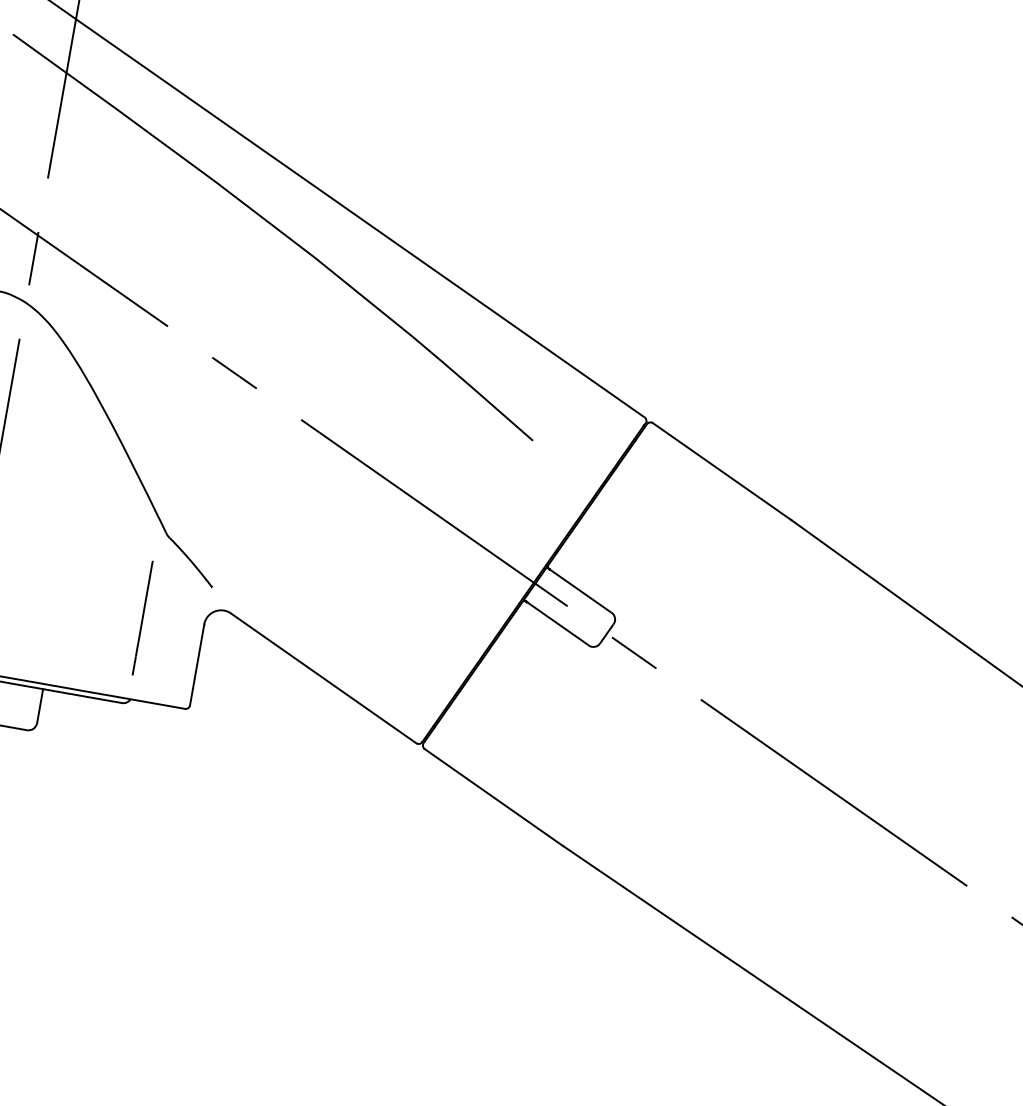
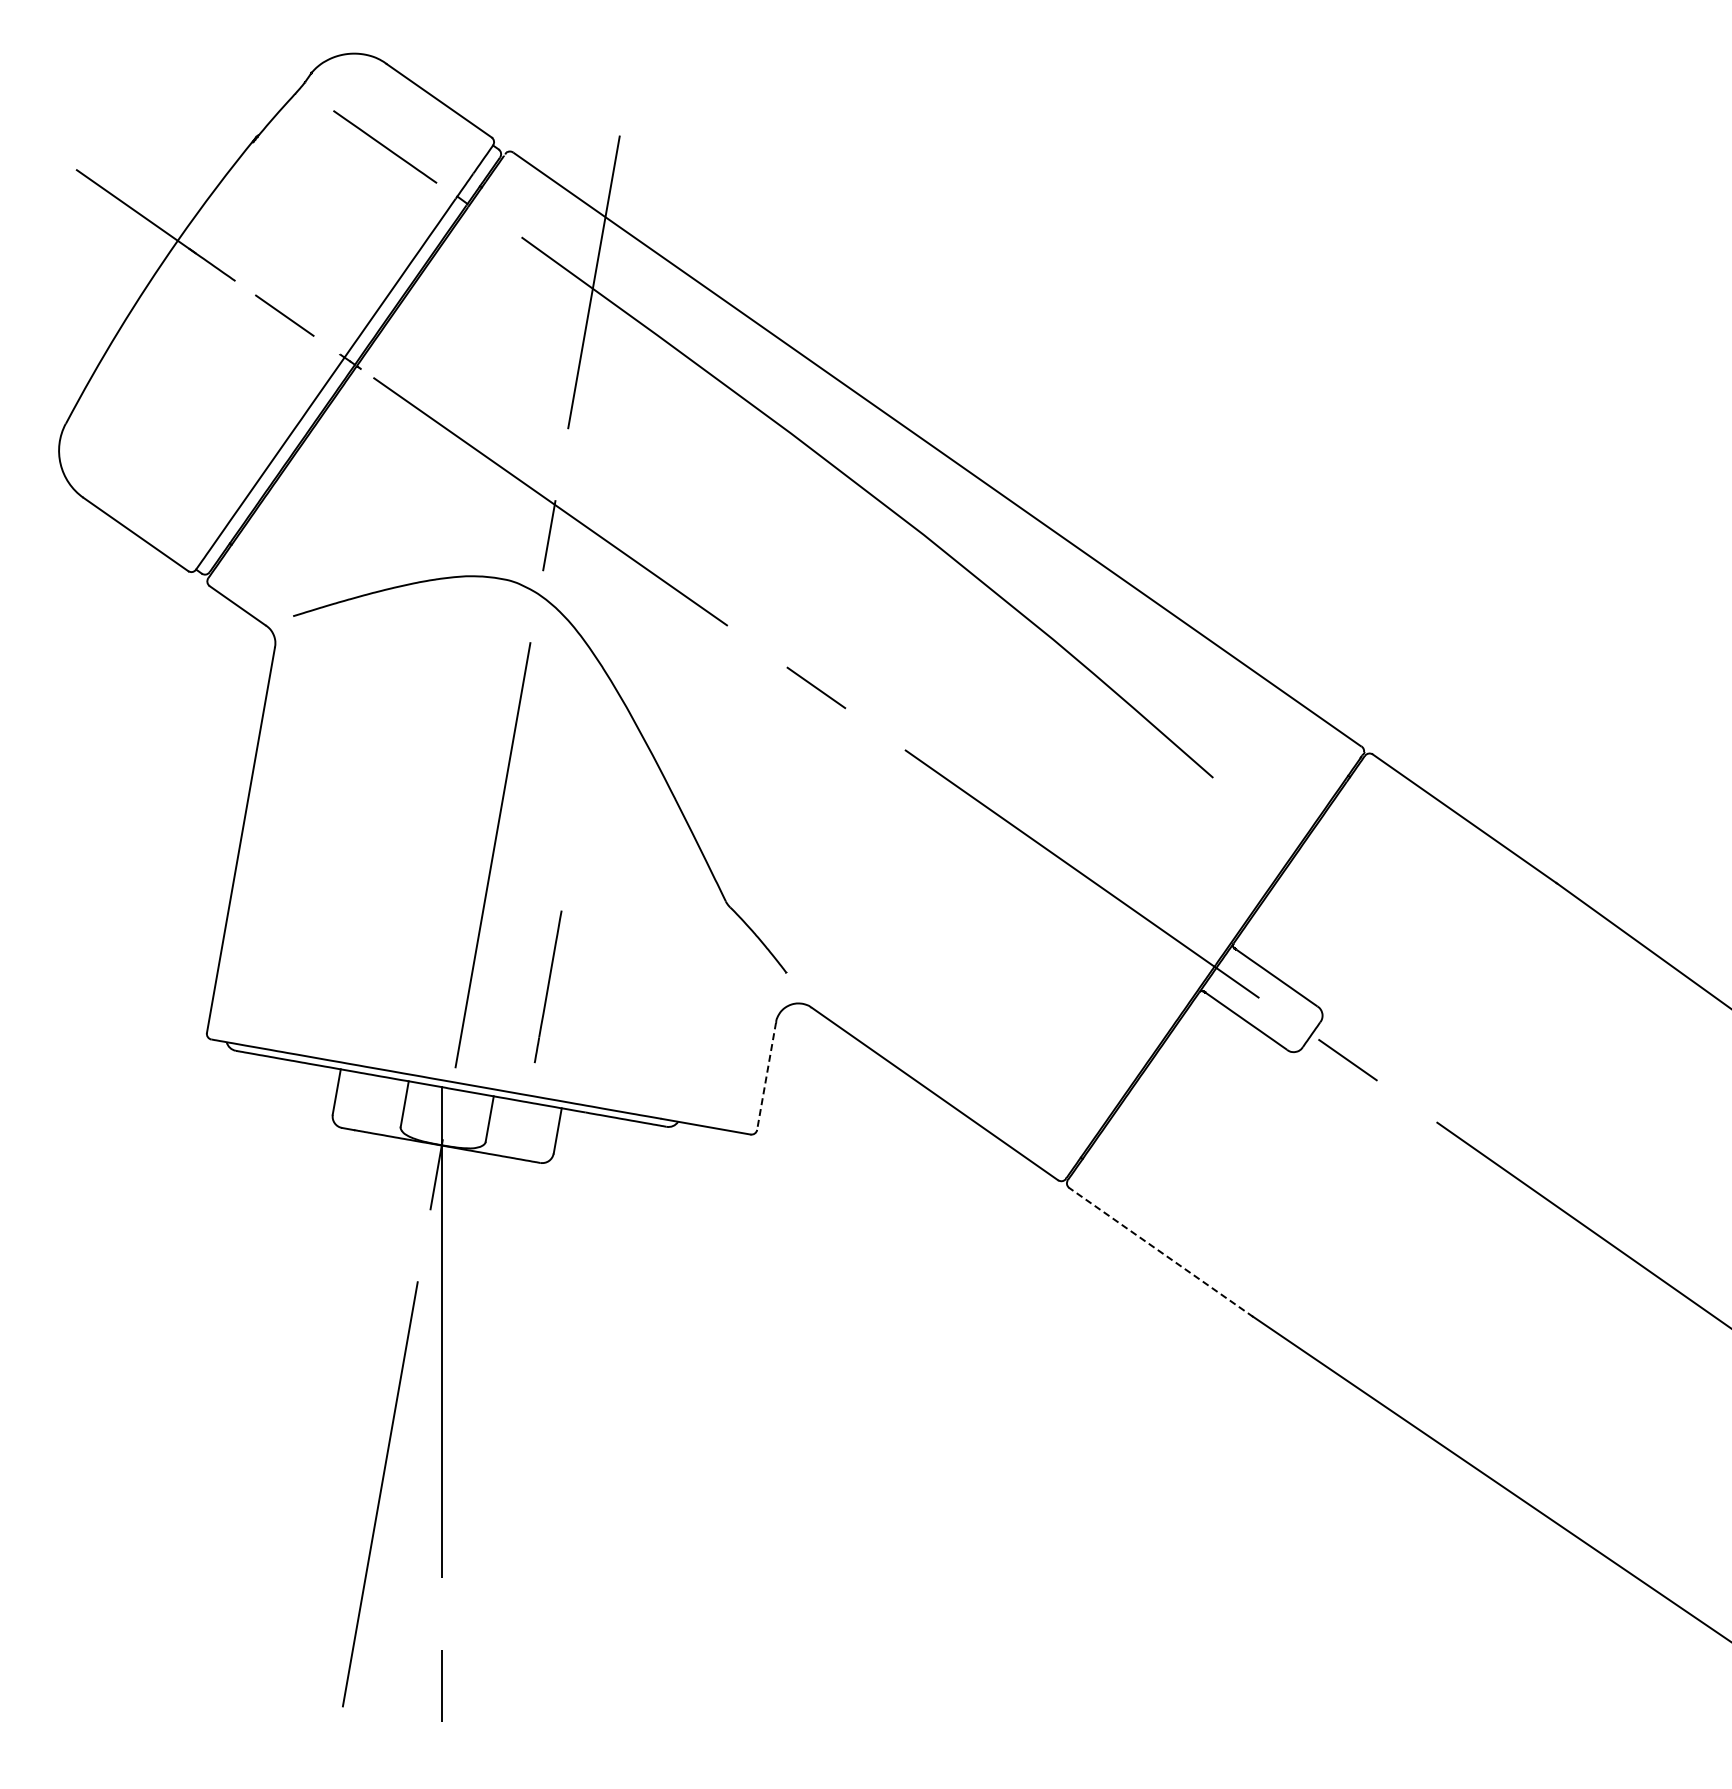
line: (142, 617) -> (547, 986), moved
line: (197, 665) -> (766, 1076), solid -> dashed
line: (494, 797) -> (1161, 1252), solid -> dashed

